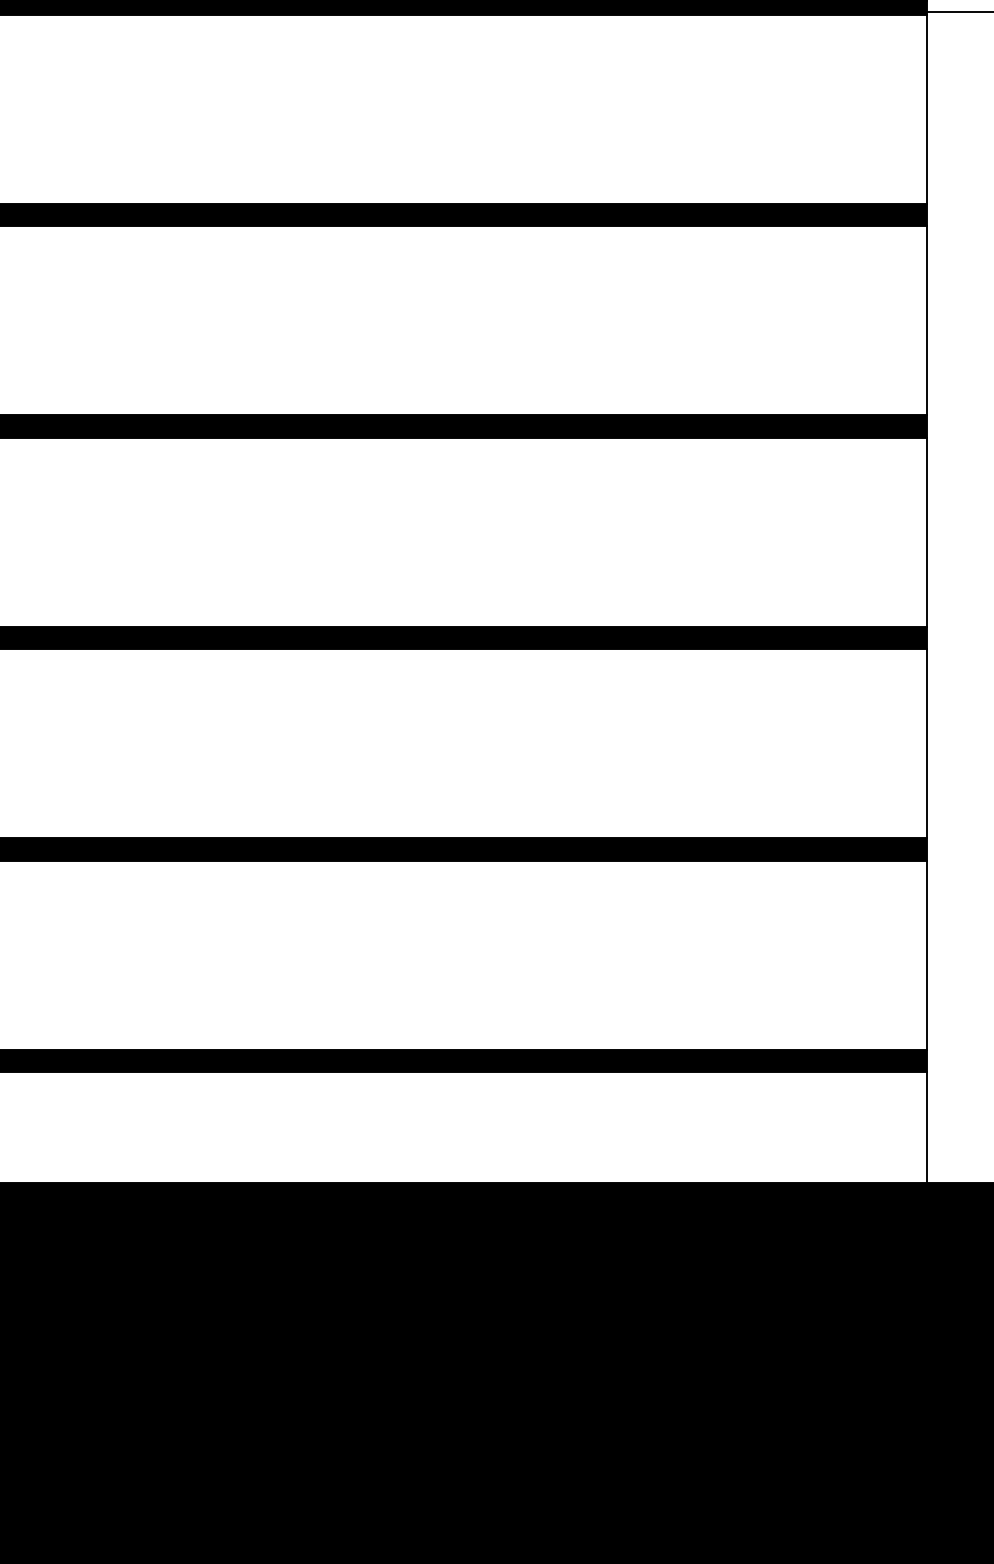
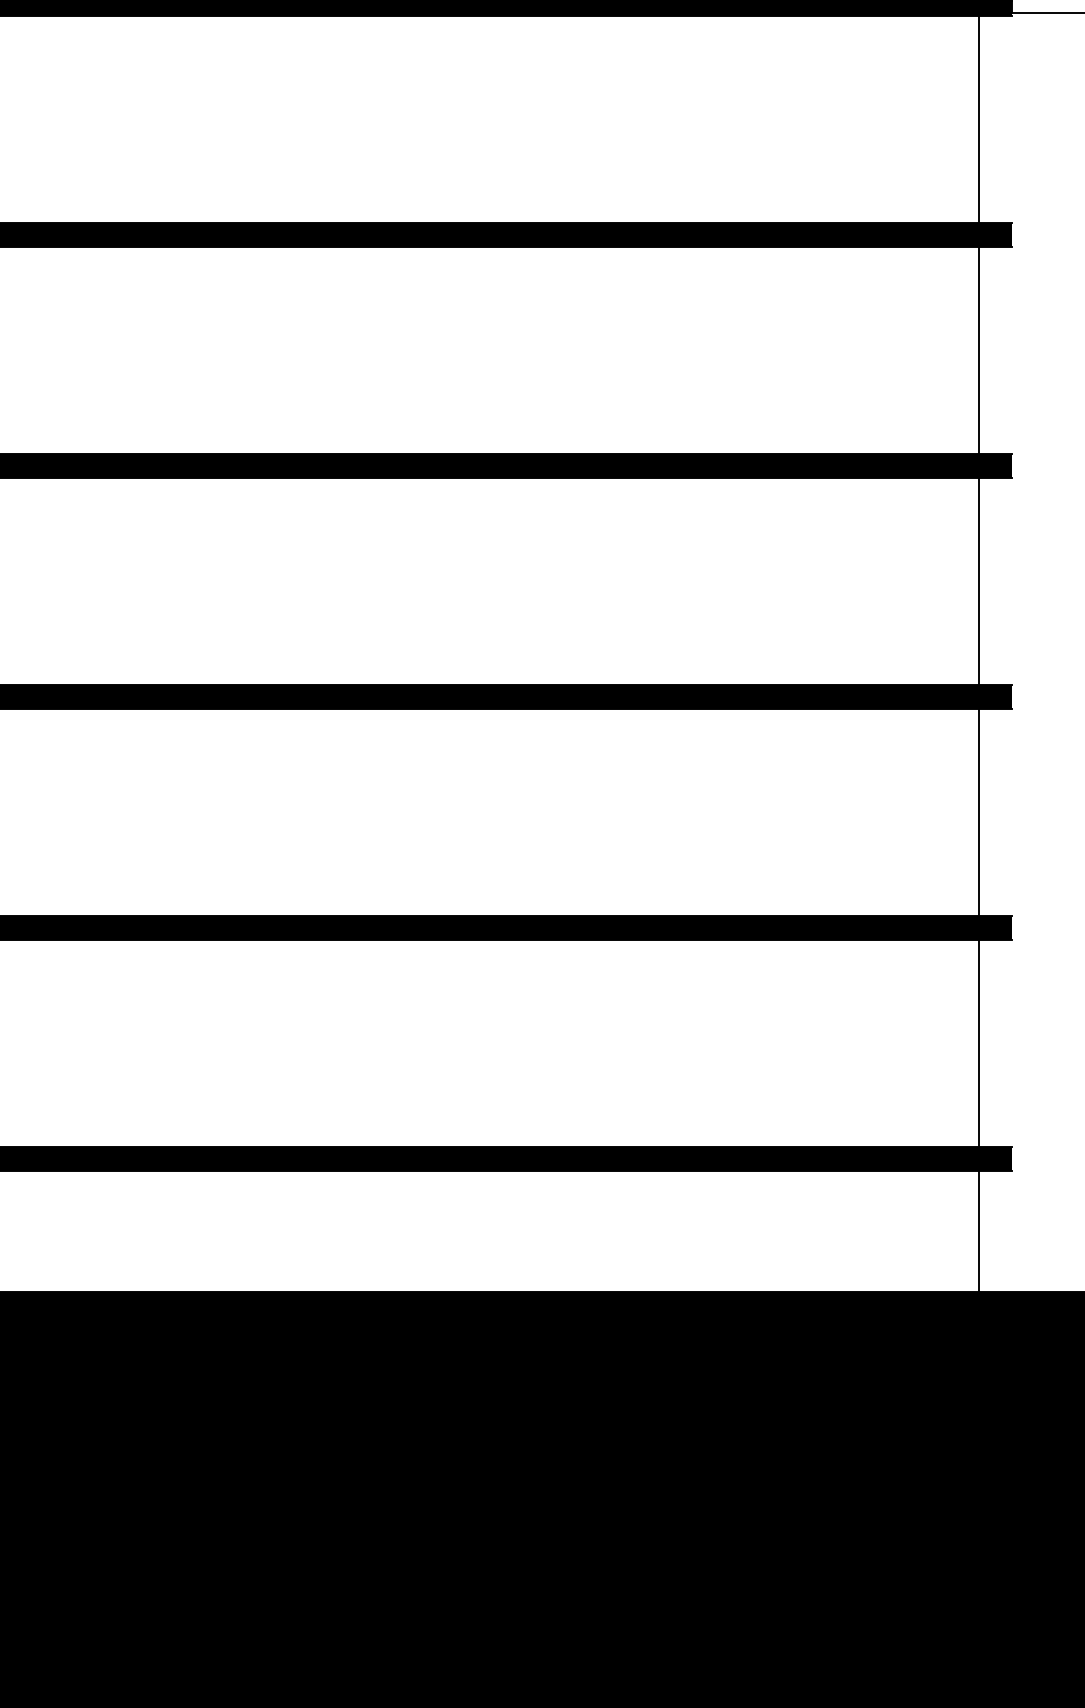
line: (926, 597) -> (978, 652), moved

